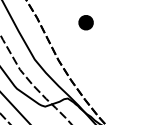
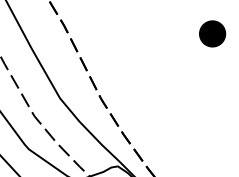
part: (85, 22) -> (211, 33), moved

